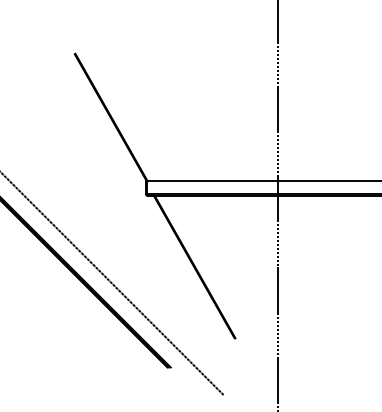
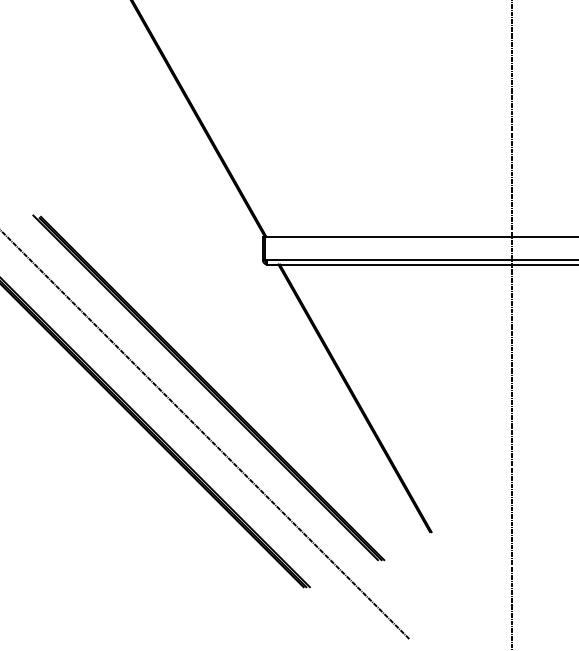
part: (116, 261) -> (207, 387), added

